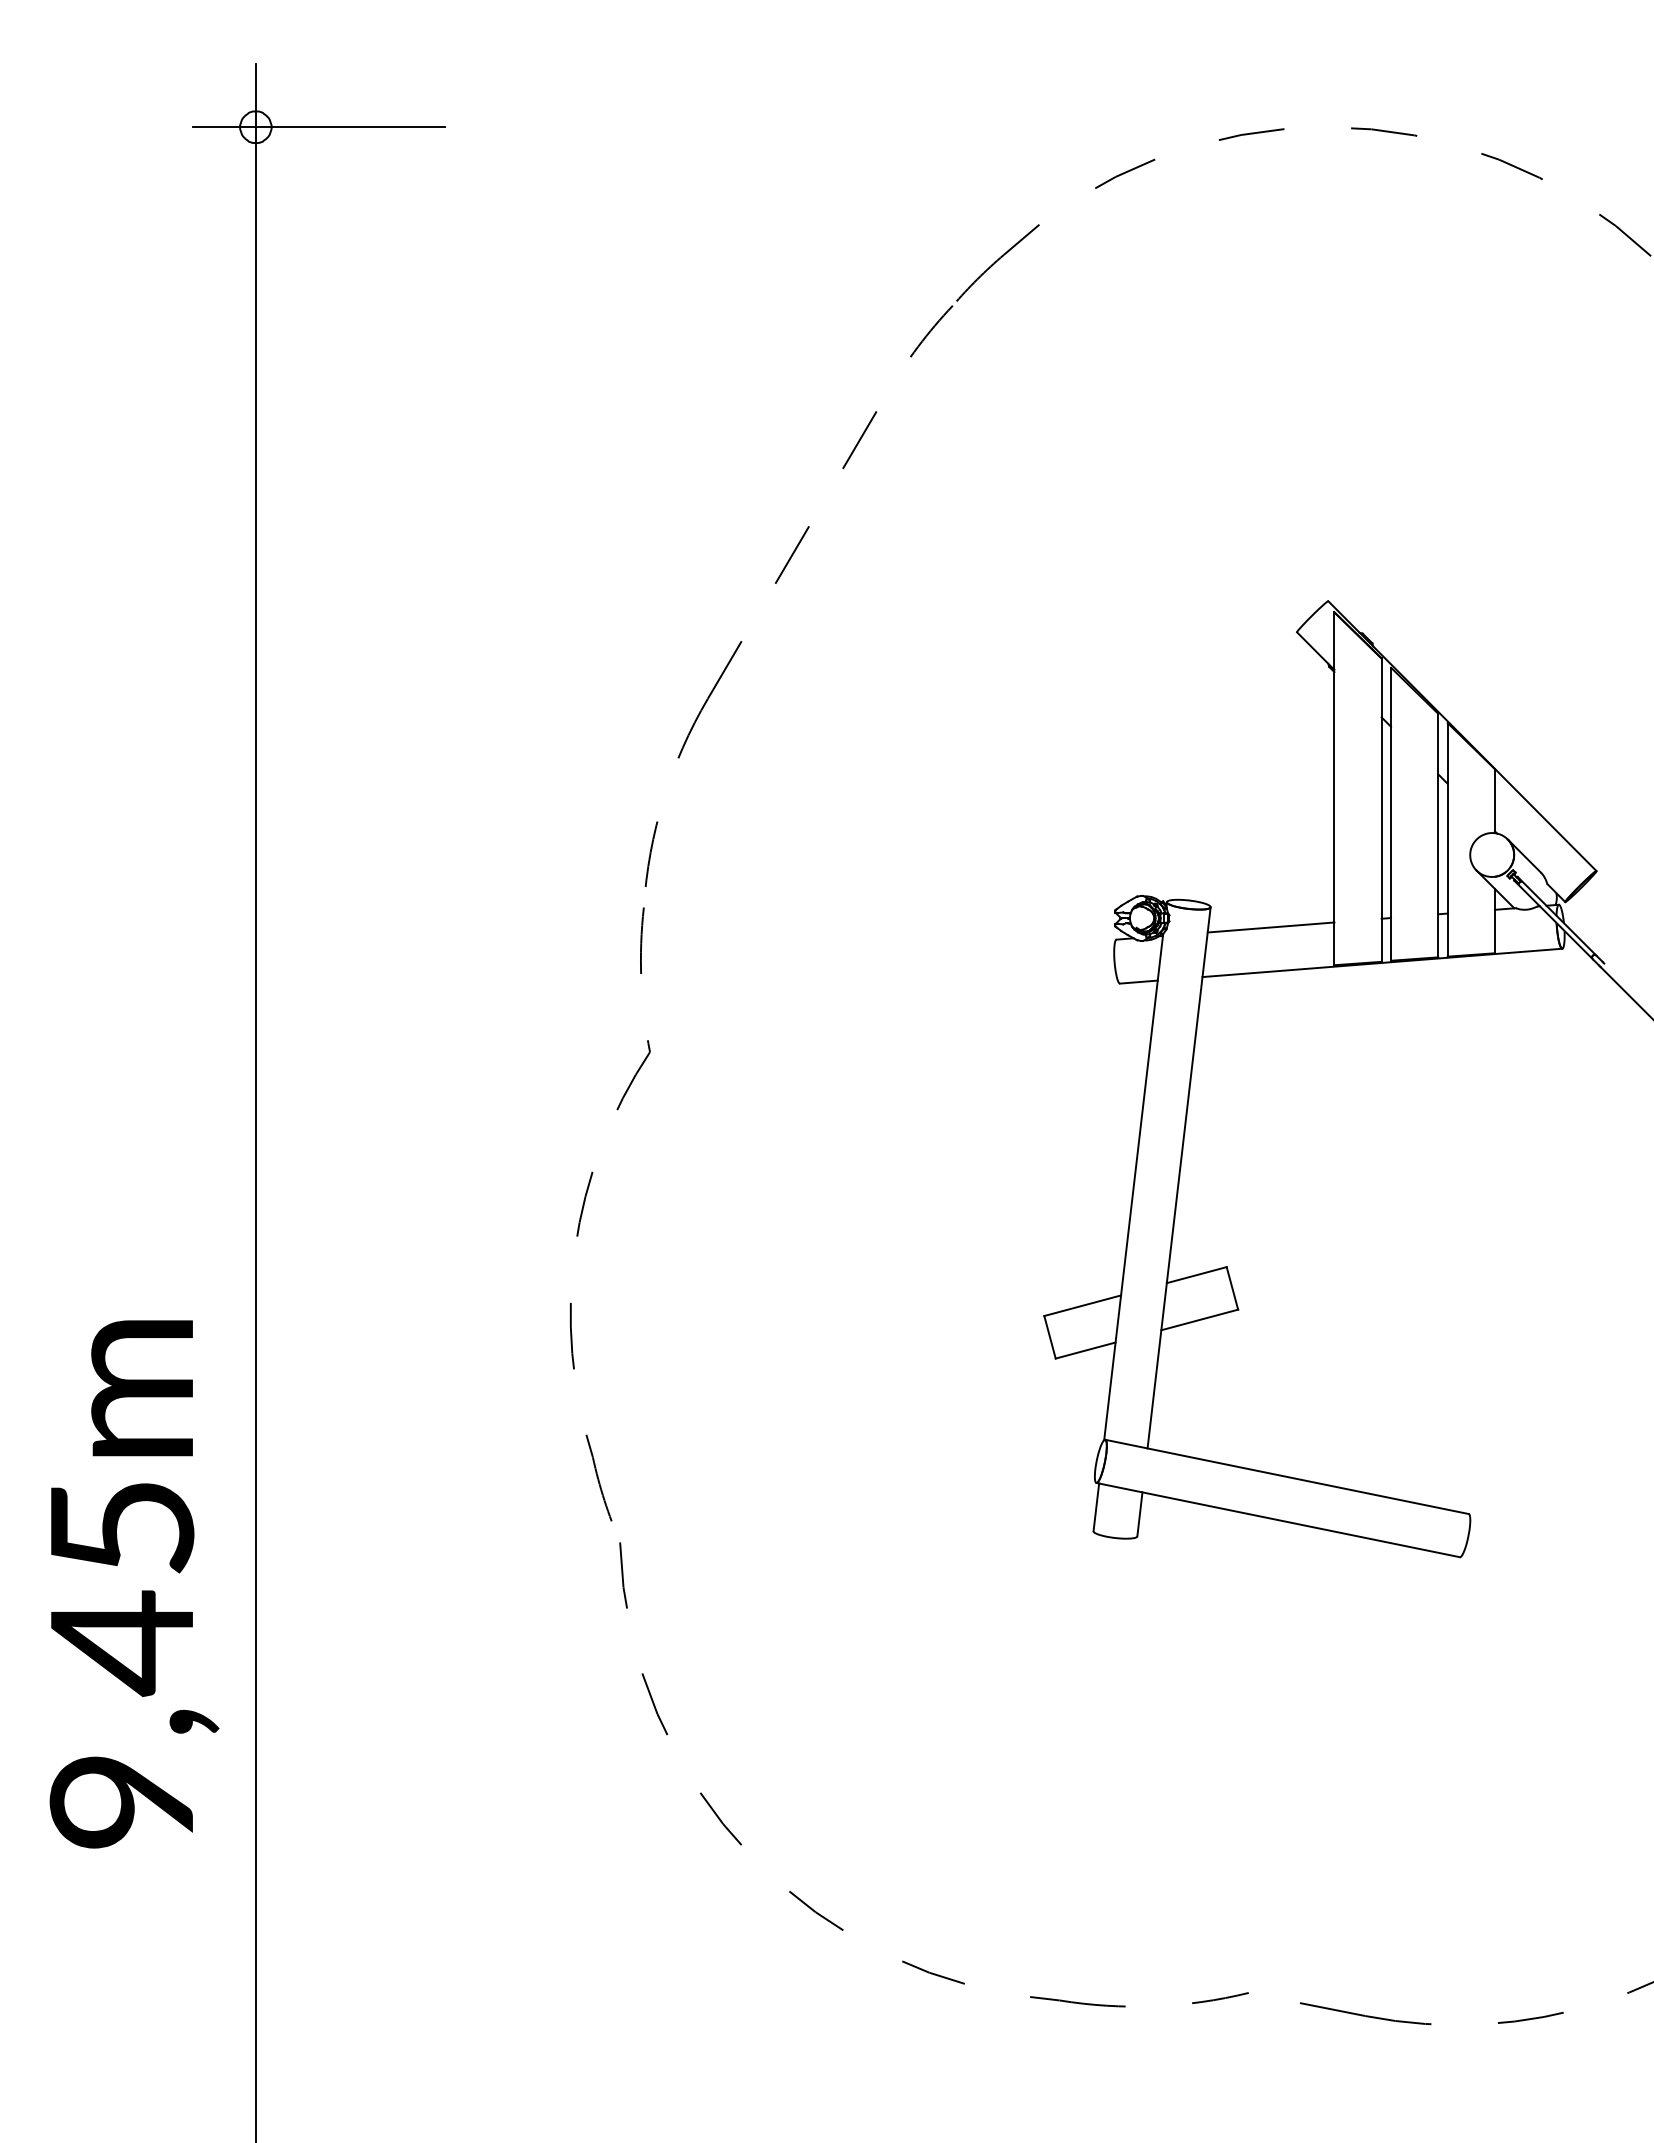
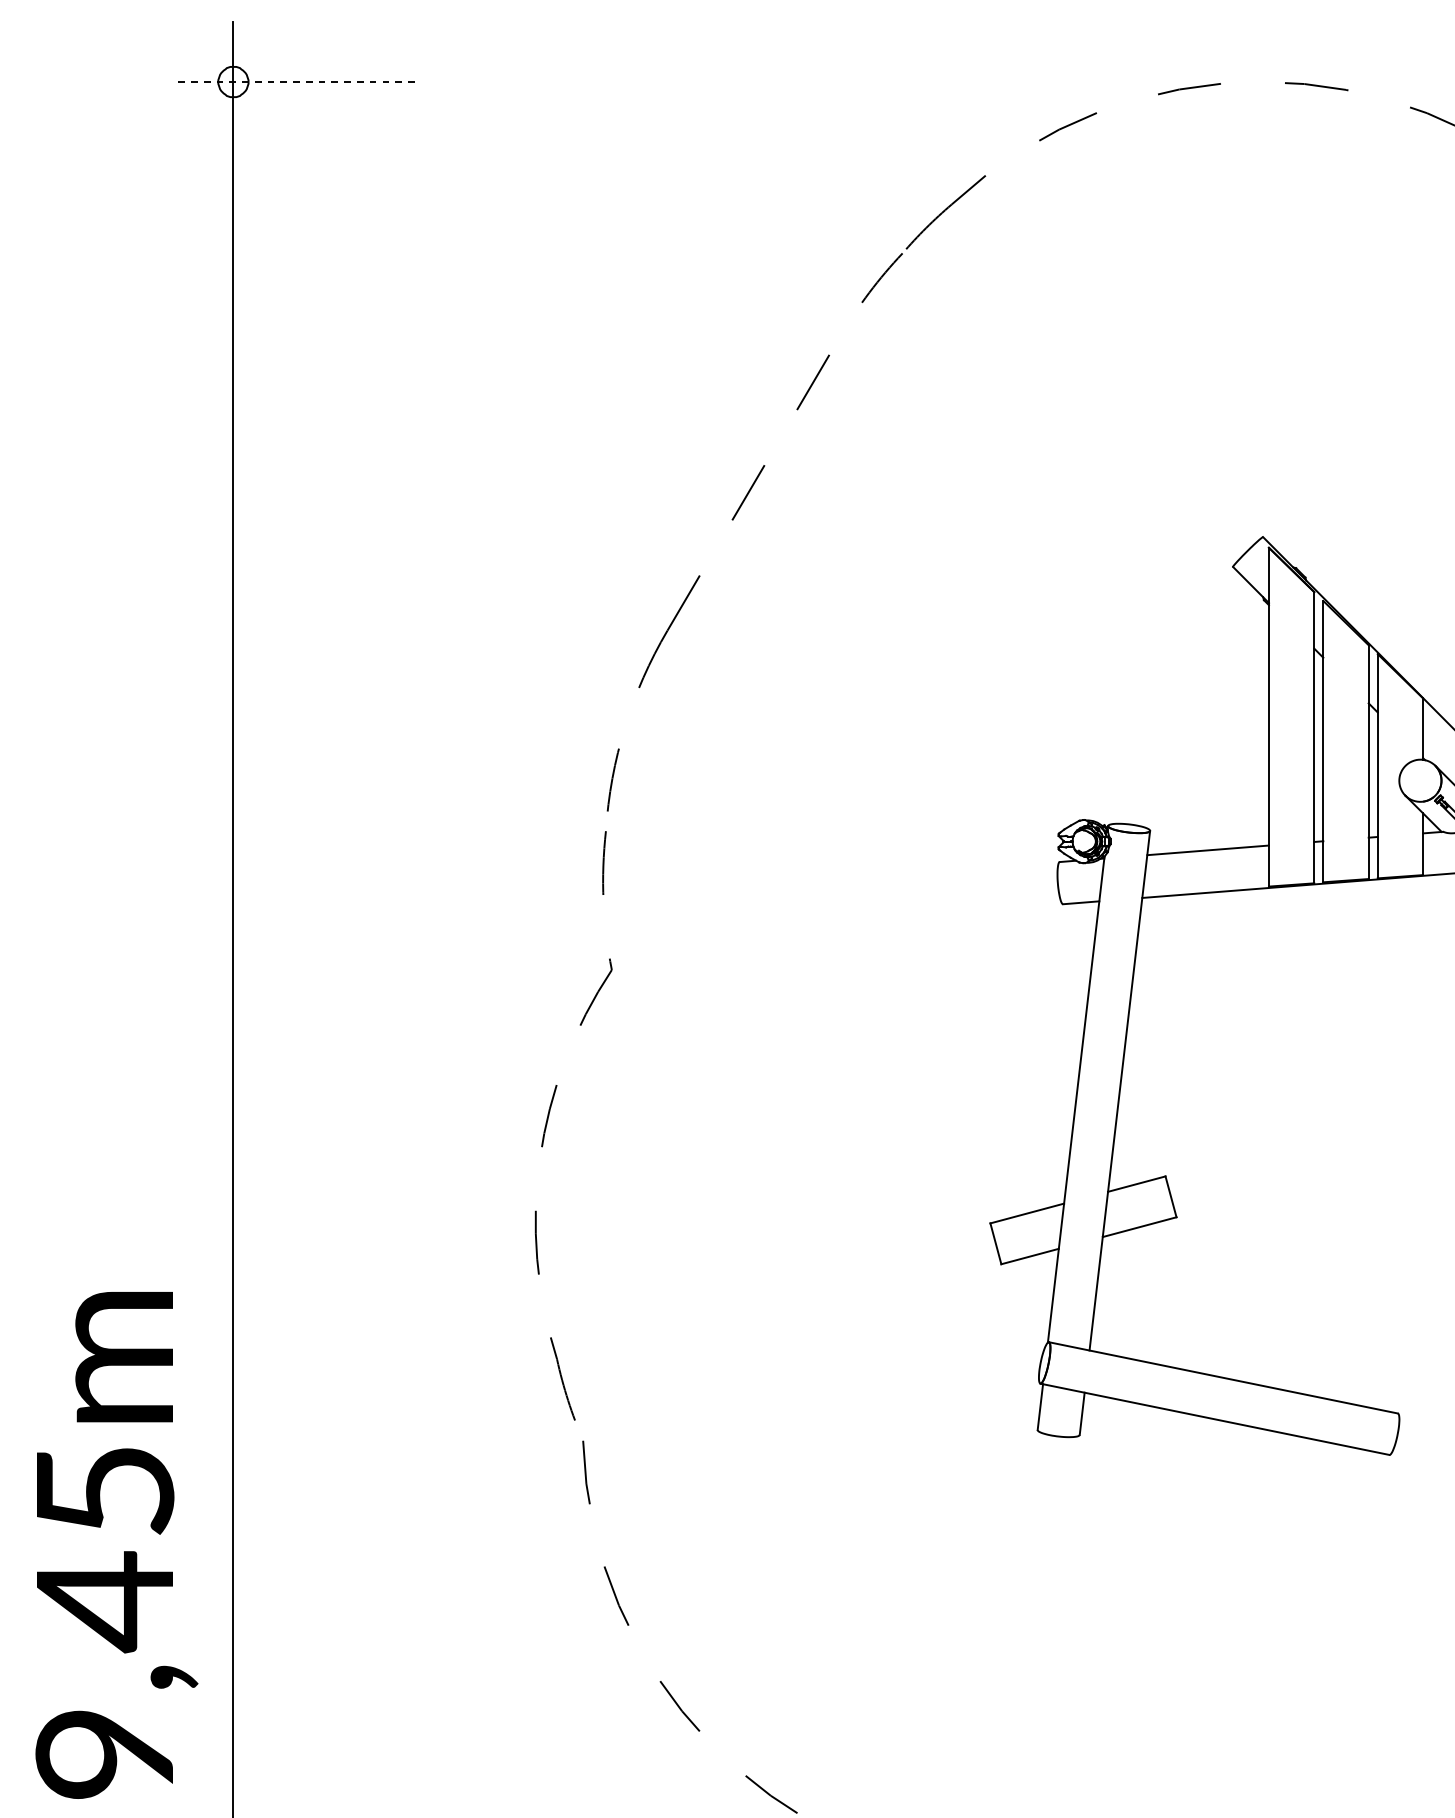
line: (318, 127) -> (293, 82), solid -> dashed
text: (134, 1584) -> (116, 1545), moved

